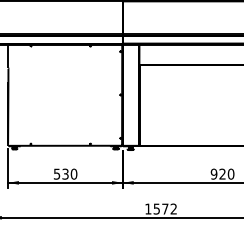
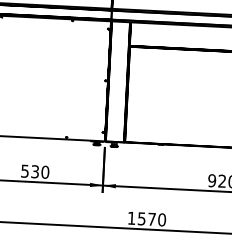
text: (173, 208) -> (161, 219), 1572 -> 1570

